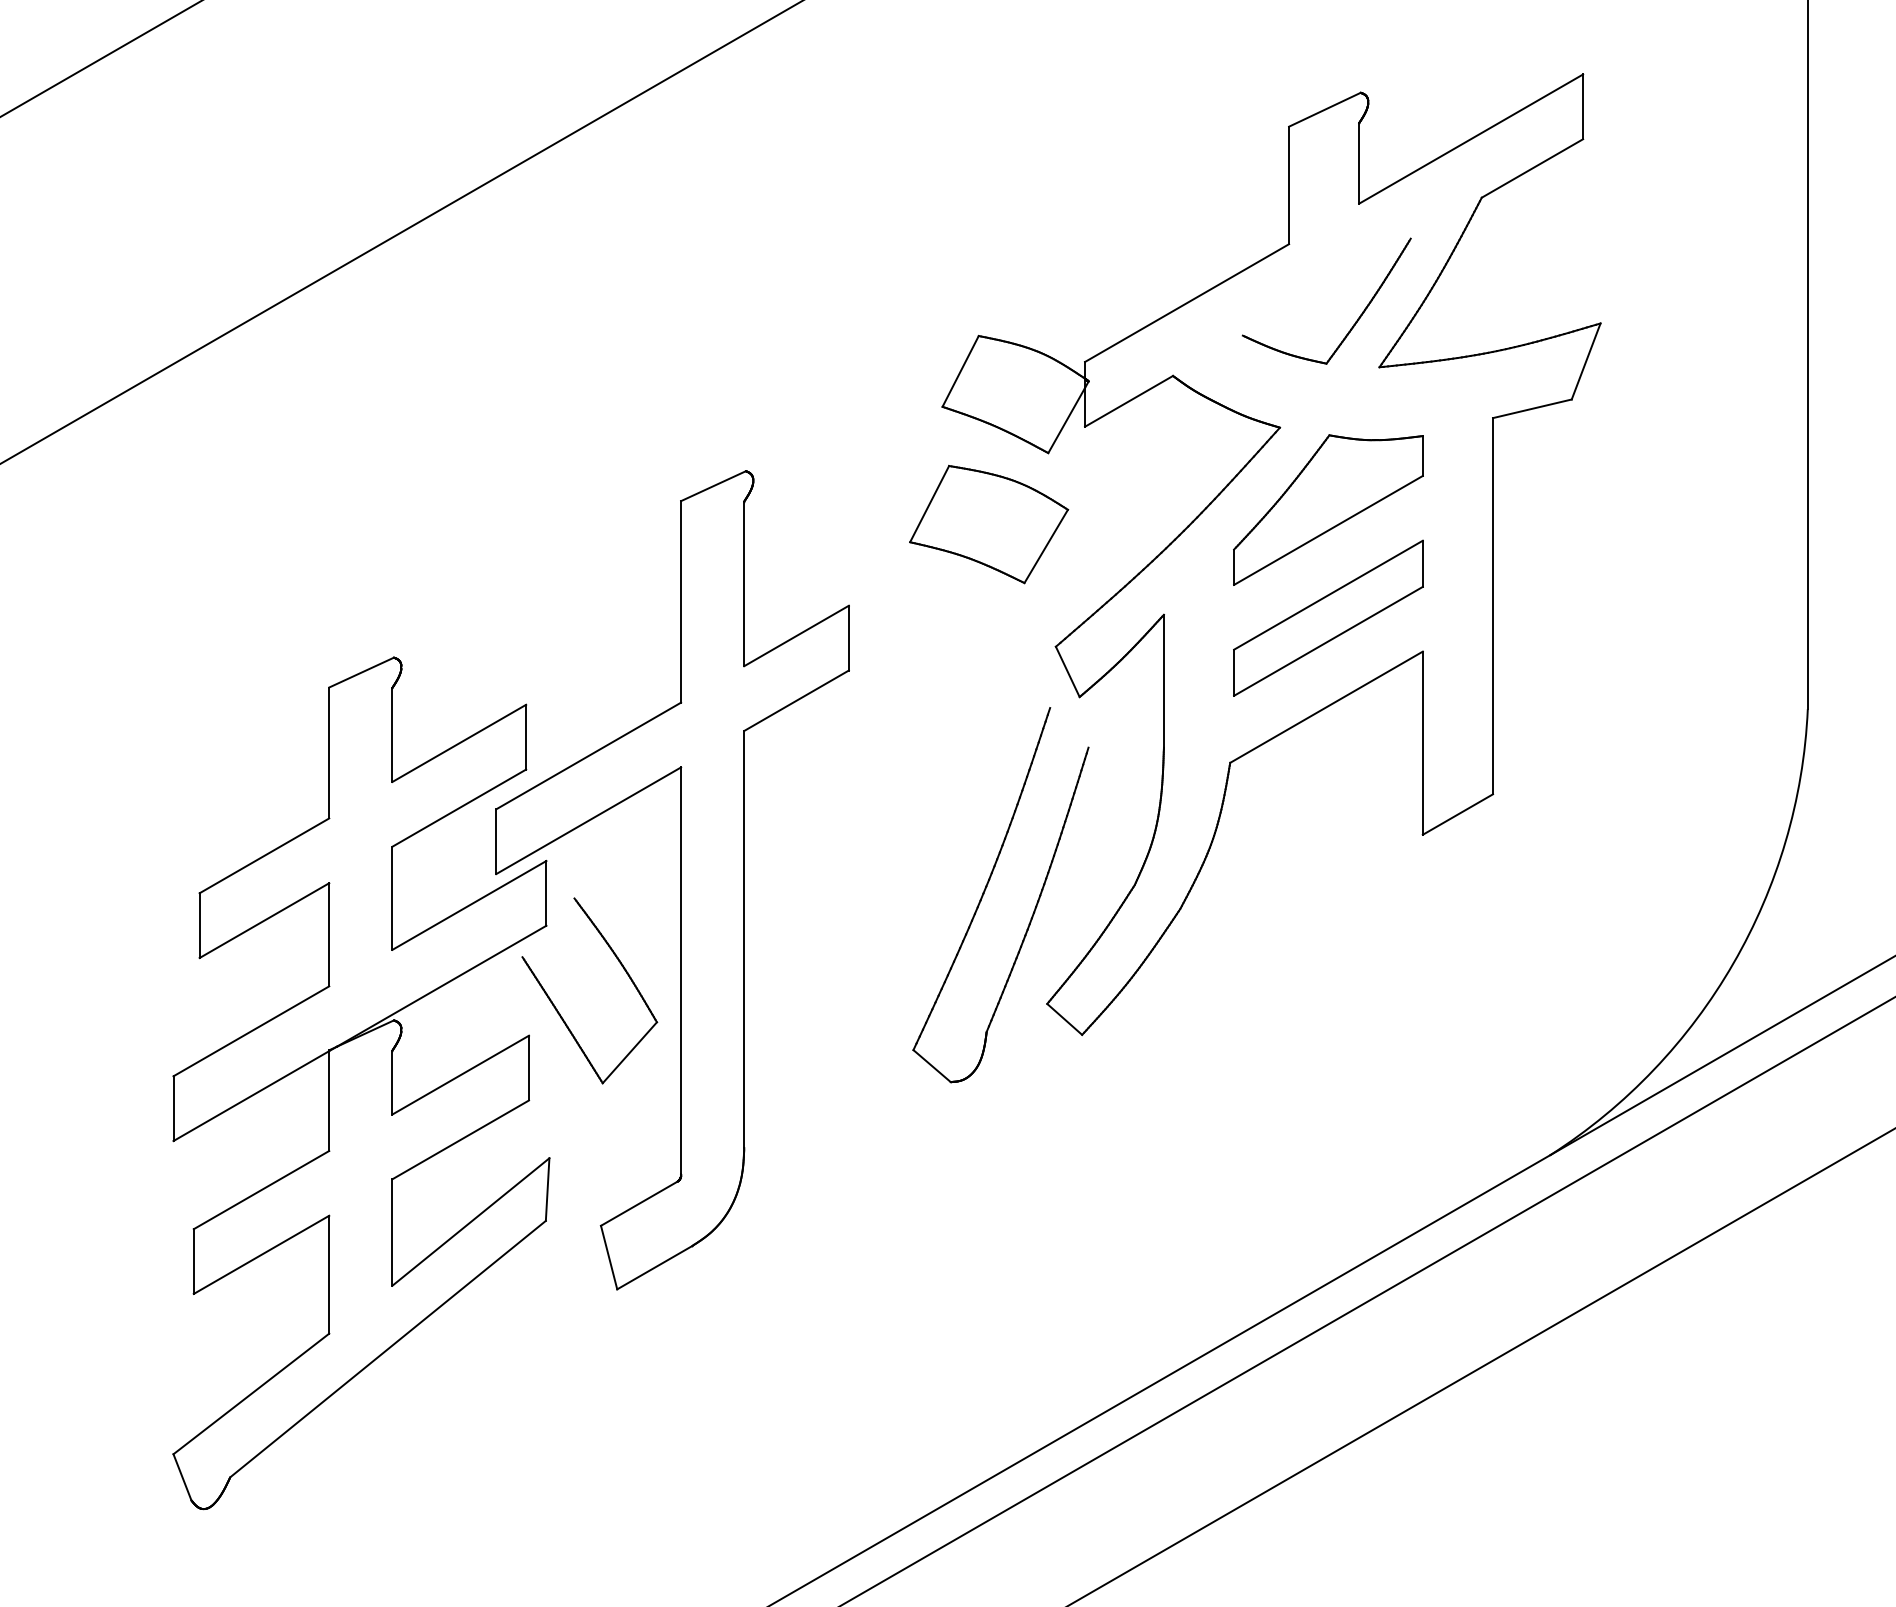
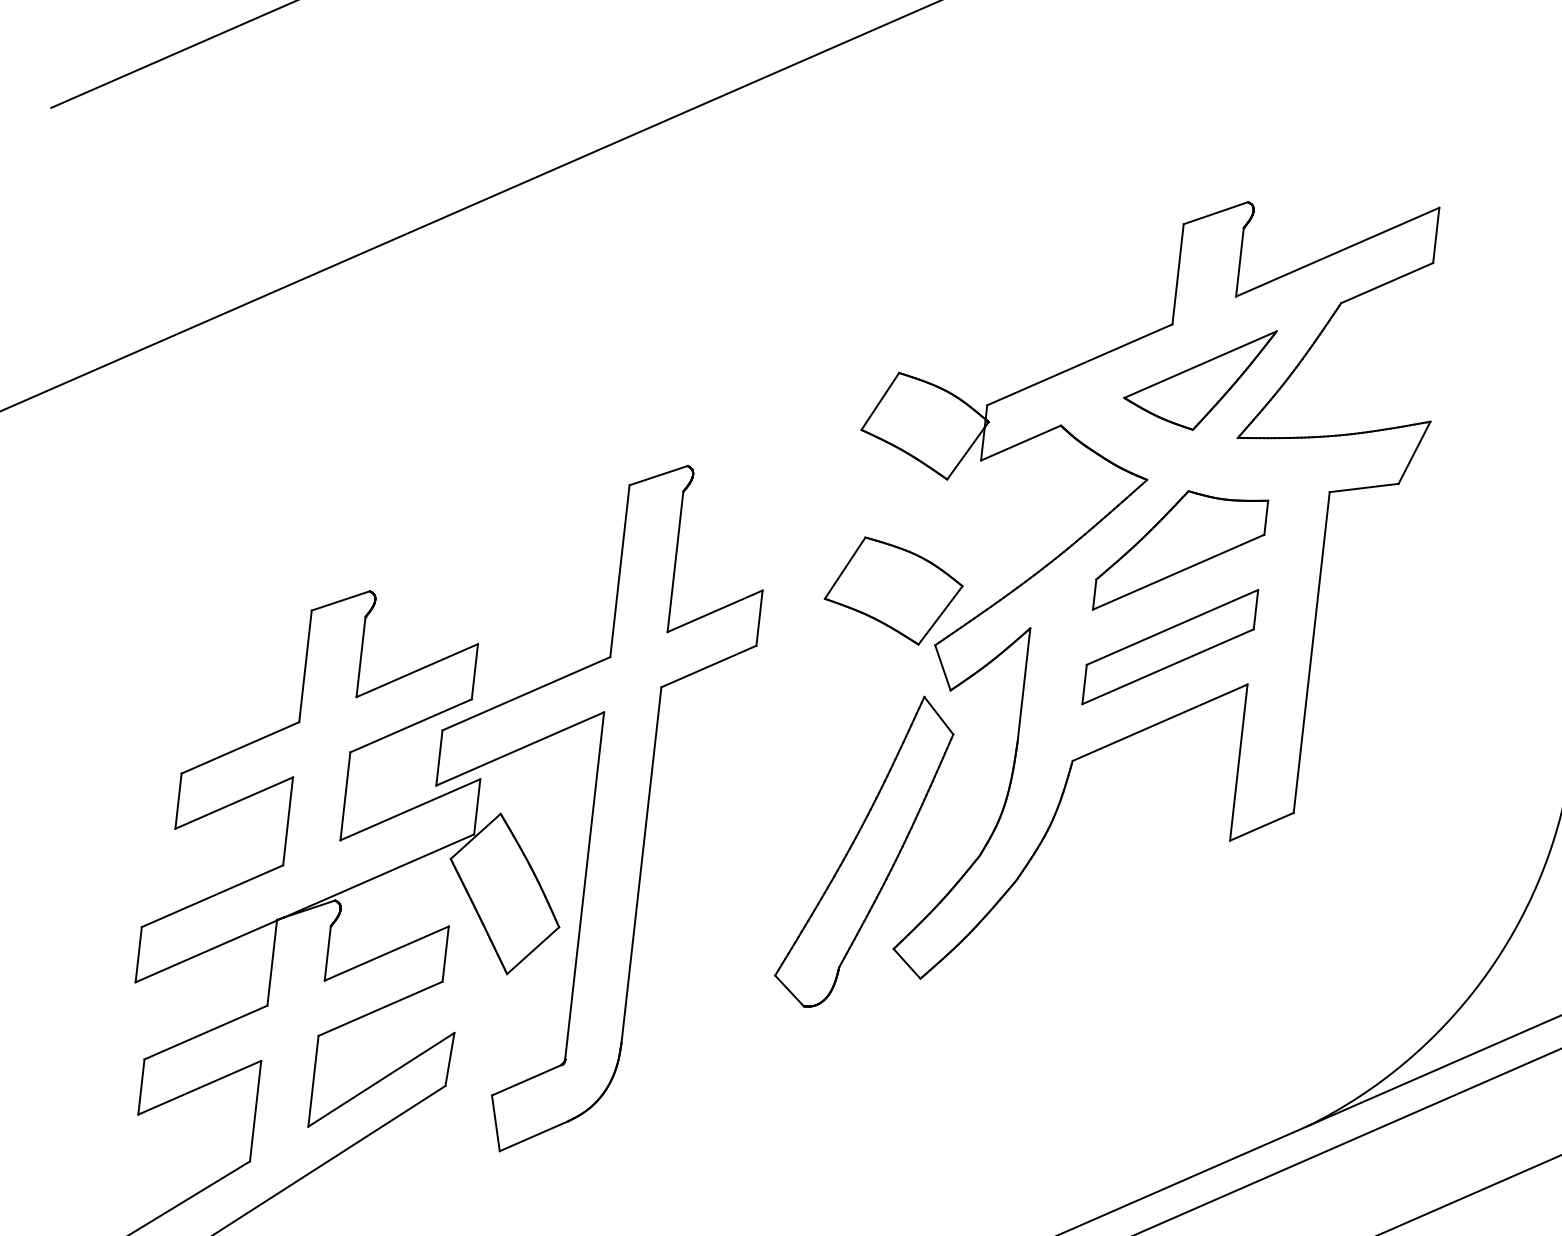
line: (1326, 286) -> (1200, 364), added
part: (989, 524) -> (894, 591), moved
line: (1069, 727) -> (939, 715), added
line: (548, 927) -> (475, 836), added

